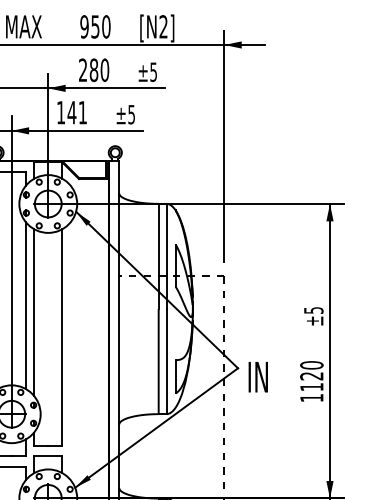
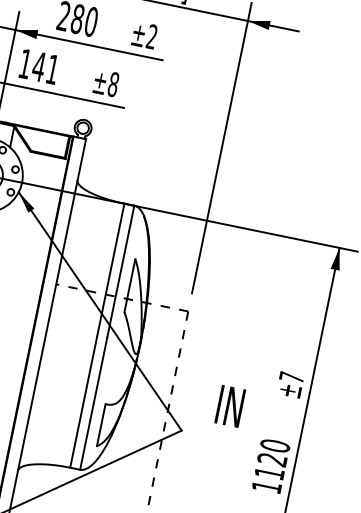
text: (153, 71) -> (152, 36), ±5 -> ±2
text: (131, 114) -> (113, 84), ±5 -> ±8
text: (313, 310) -> (291, 377), ±5 -> ±7
text: (257, 377) -> (229, 406), moved

